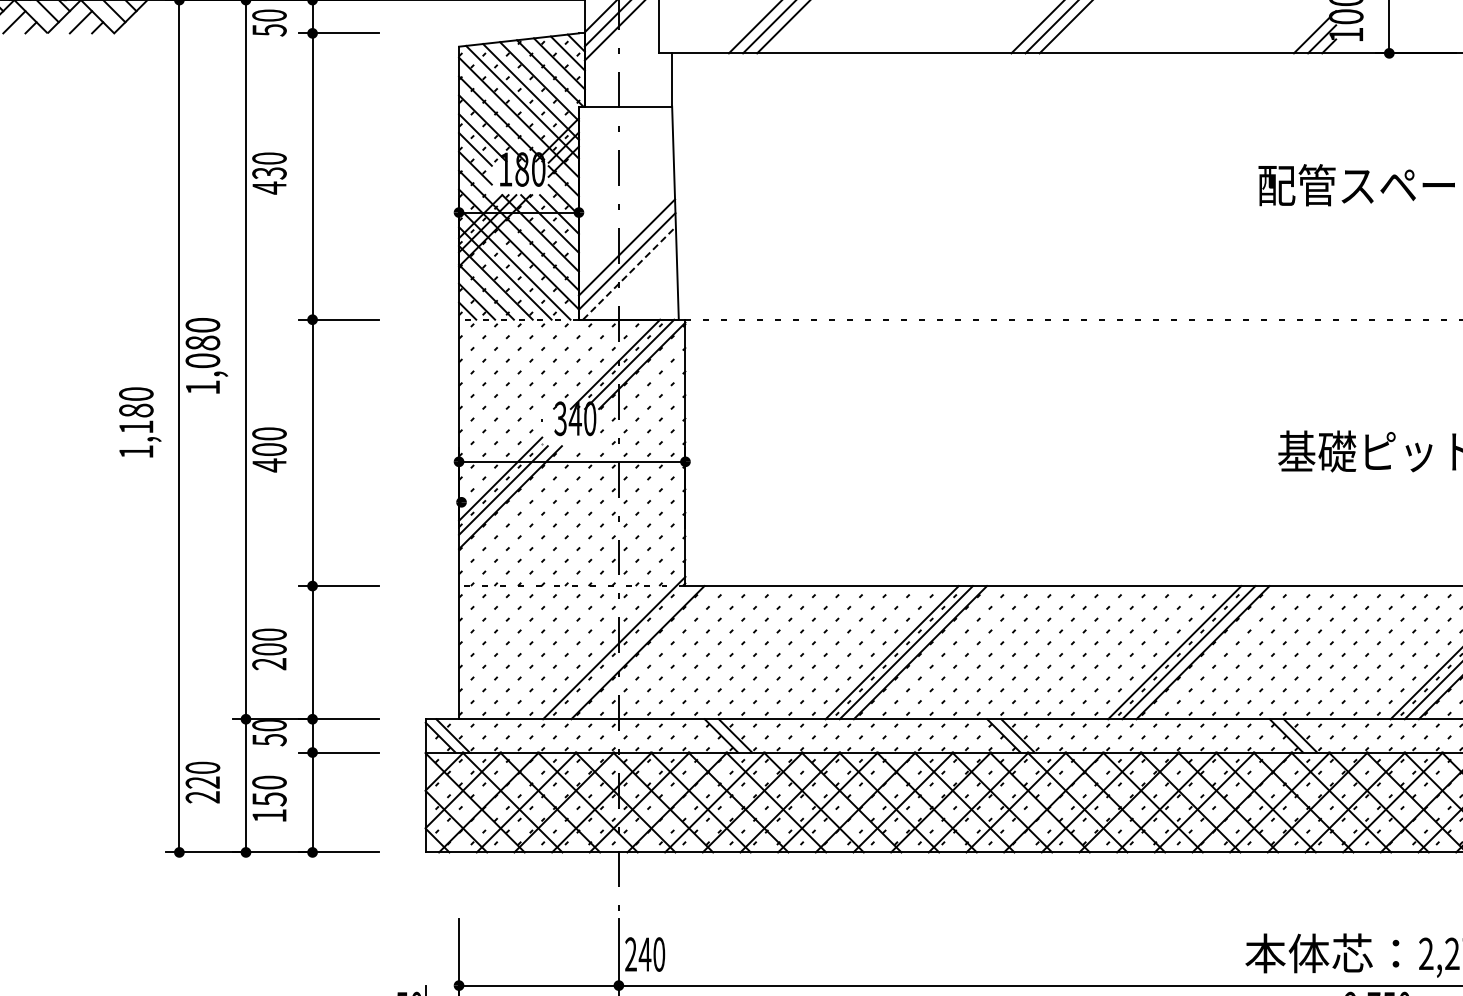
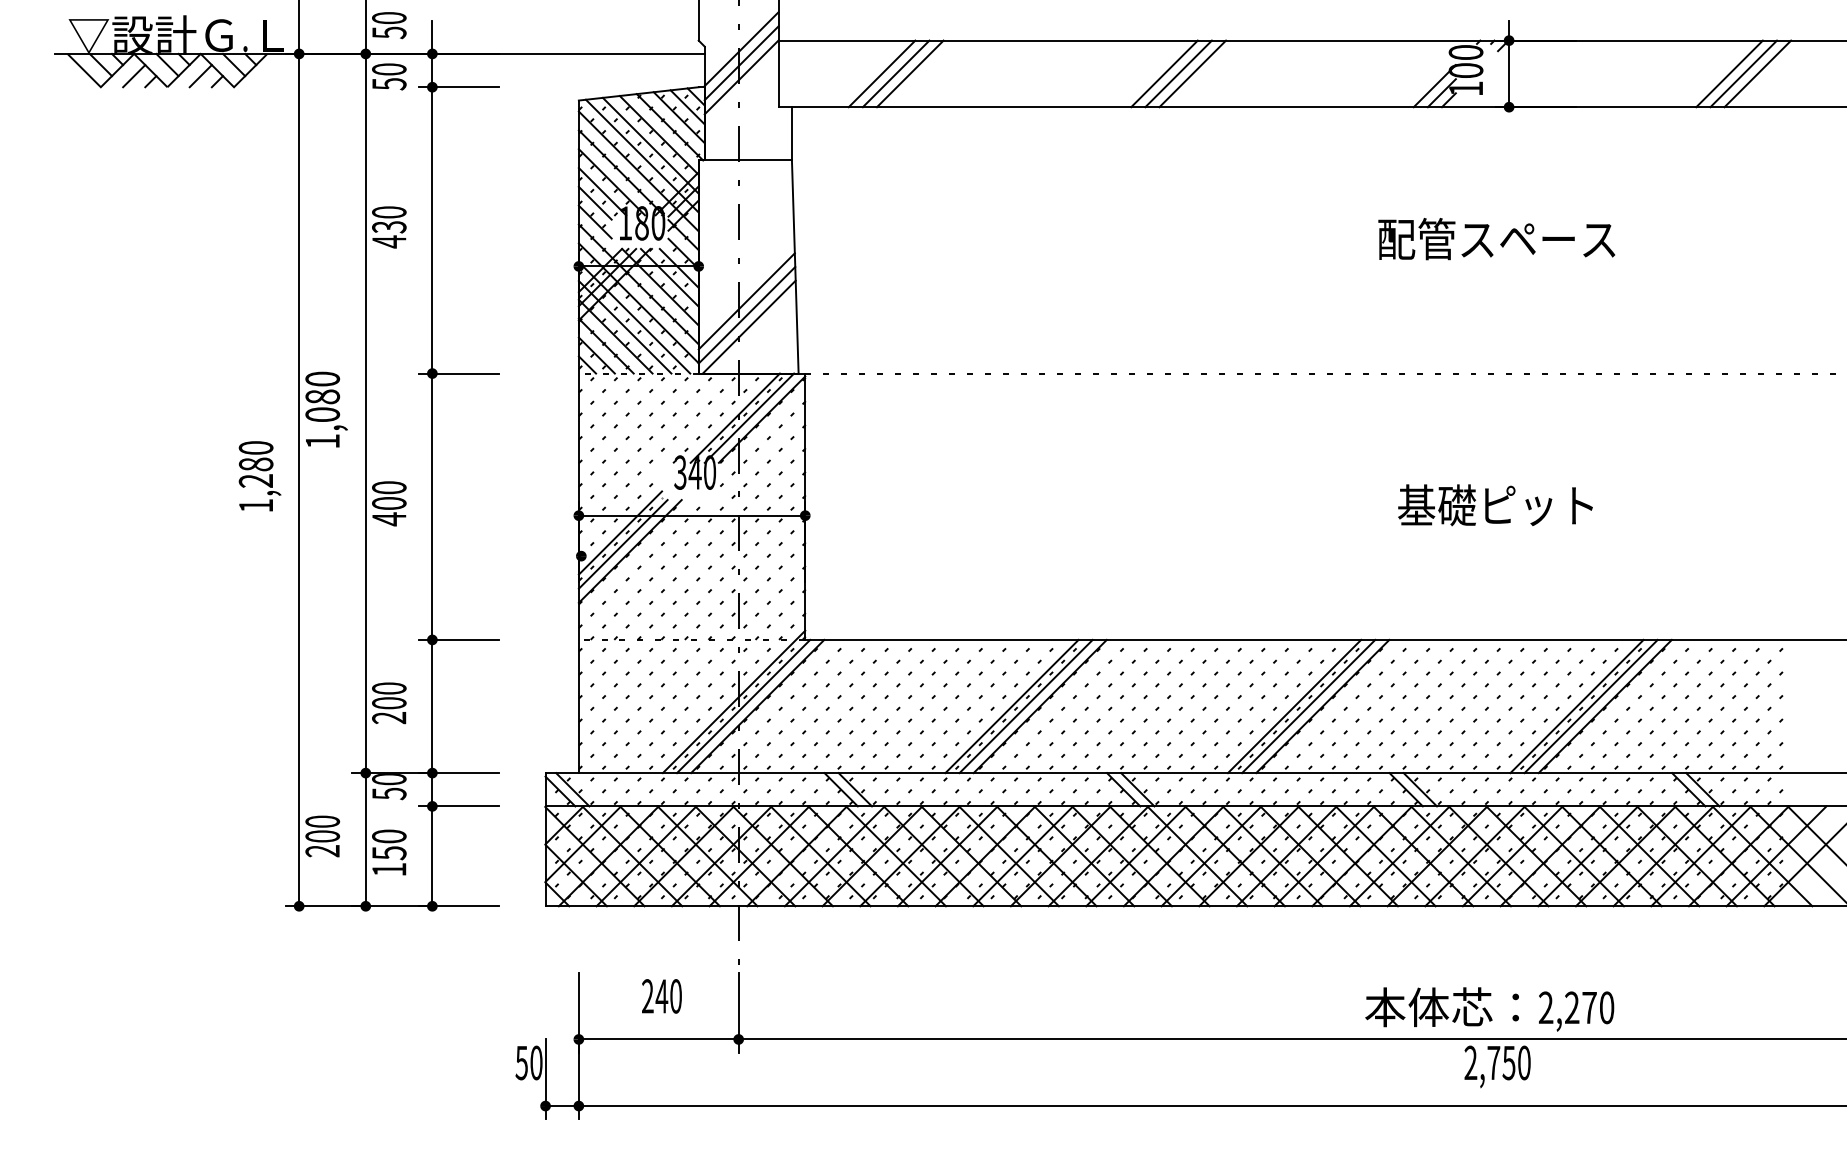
line: (629, 273) -> (749, 327), dashed -> solid
text: (135, 426) -> (255, 480), 1,180 -> 1,280
line: (623, 652) -> (743, 706), added
text: (202, 782) -> (322, 836), 220 -> 200
text: (644, 954) -> (661, 996), moved

